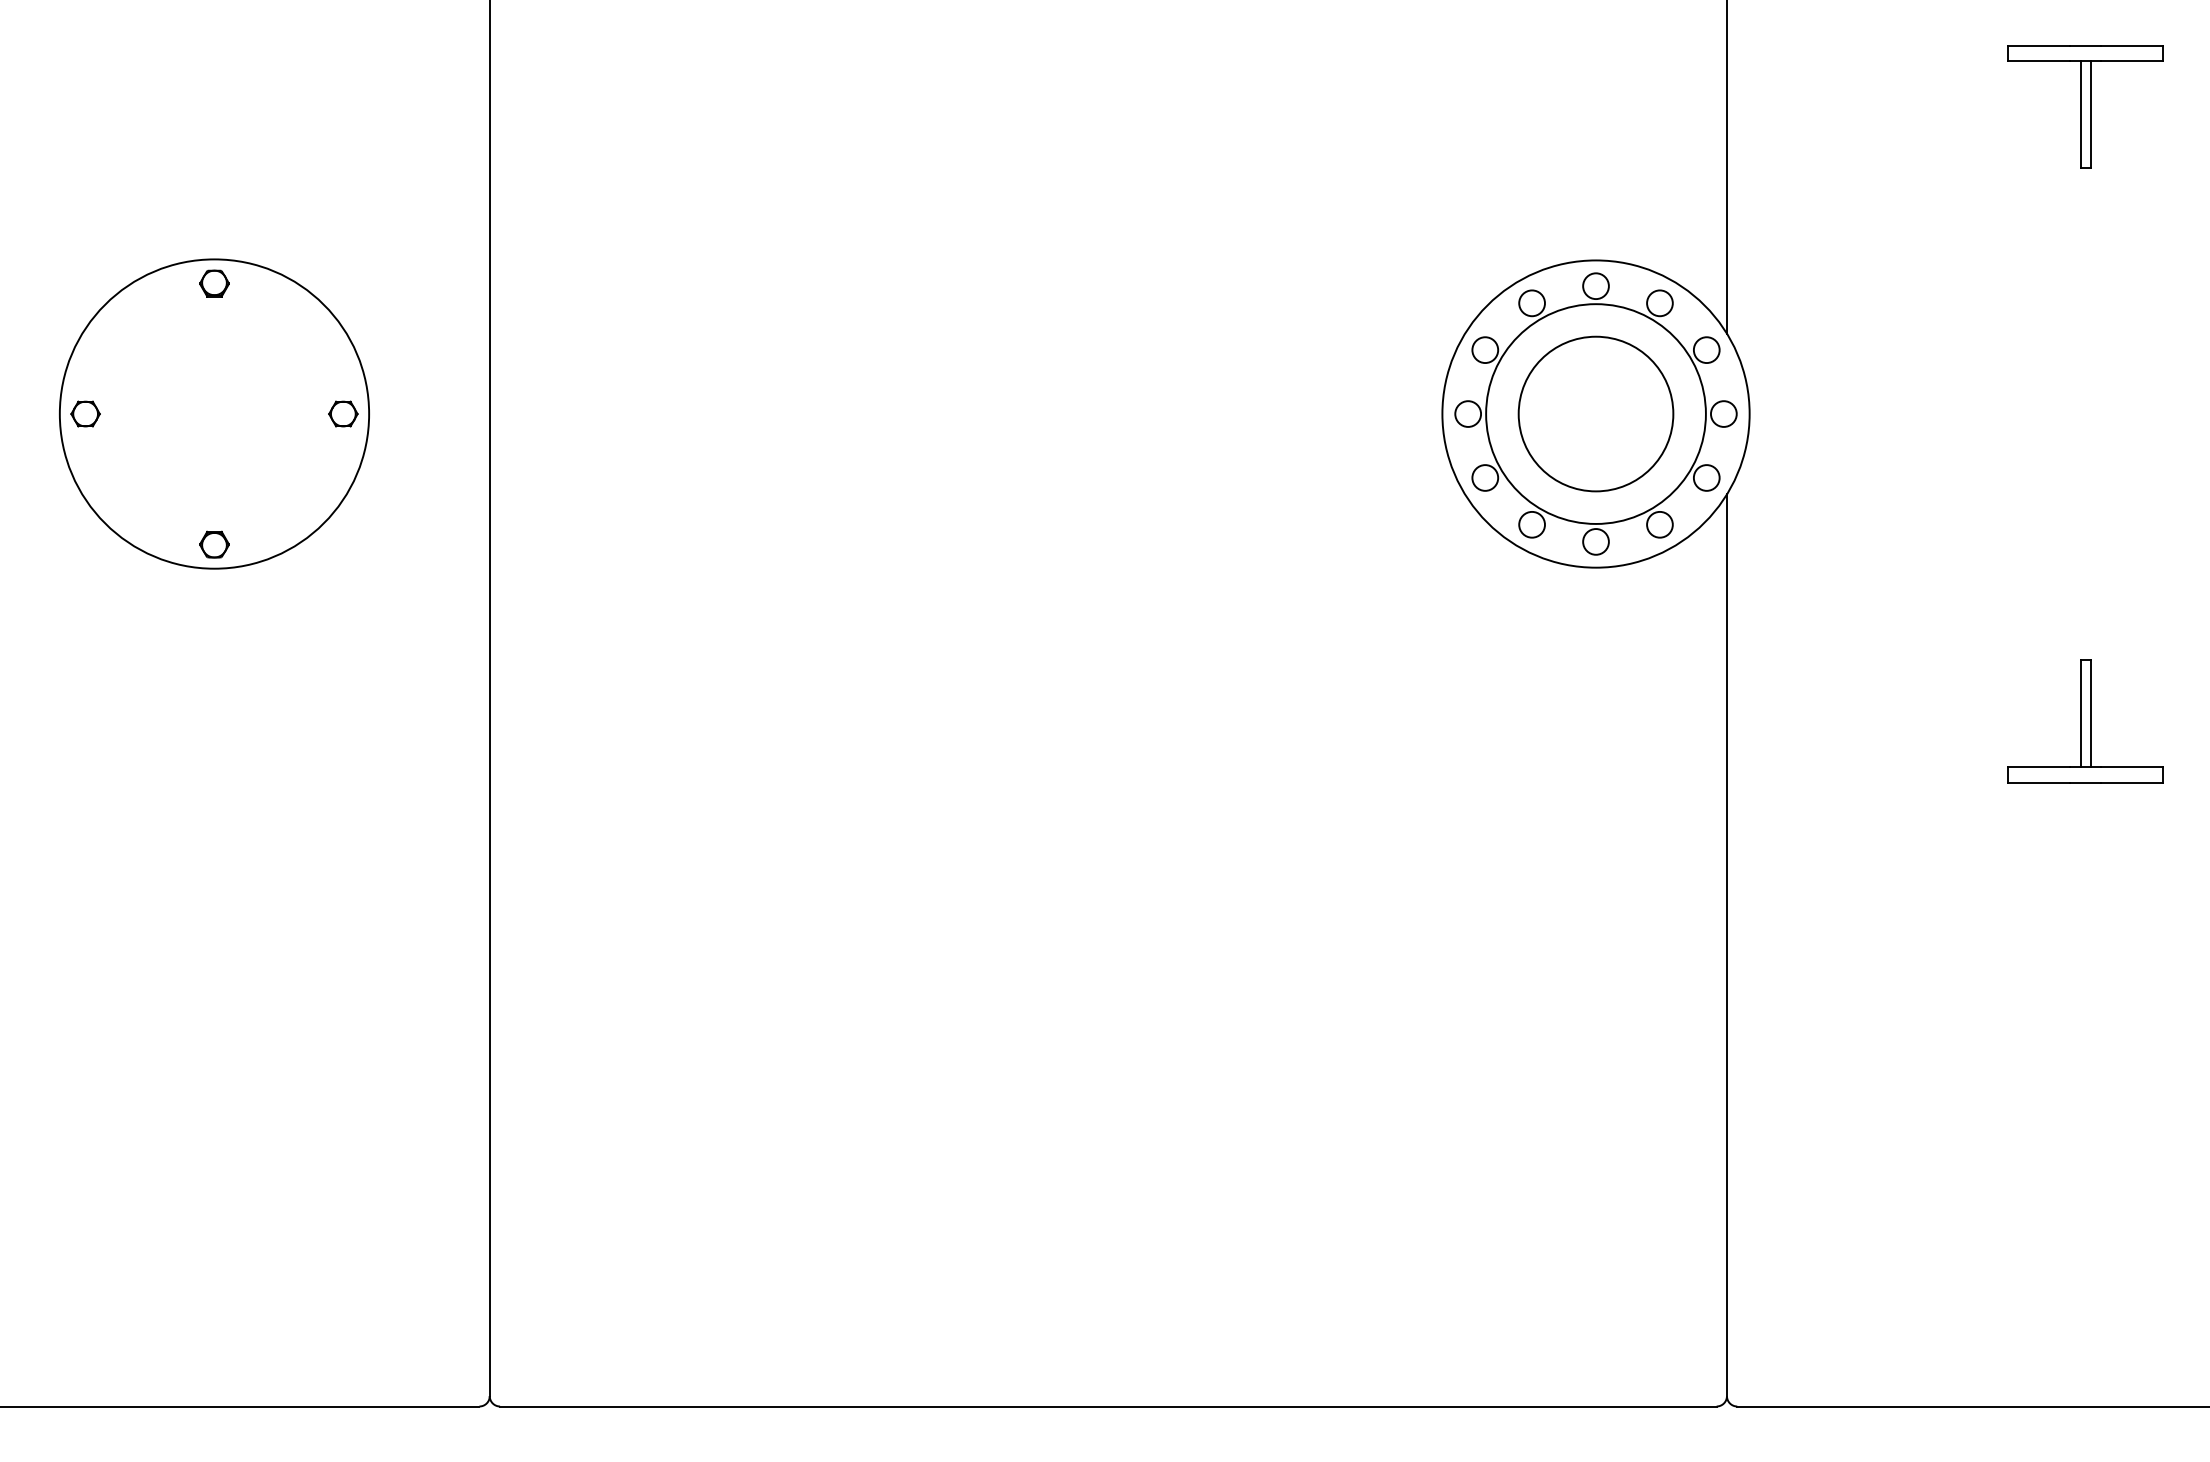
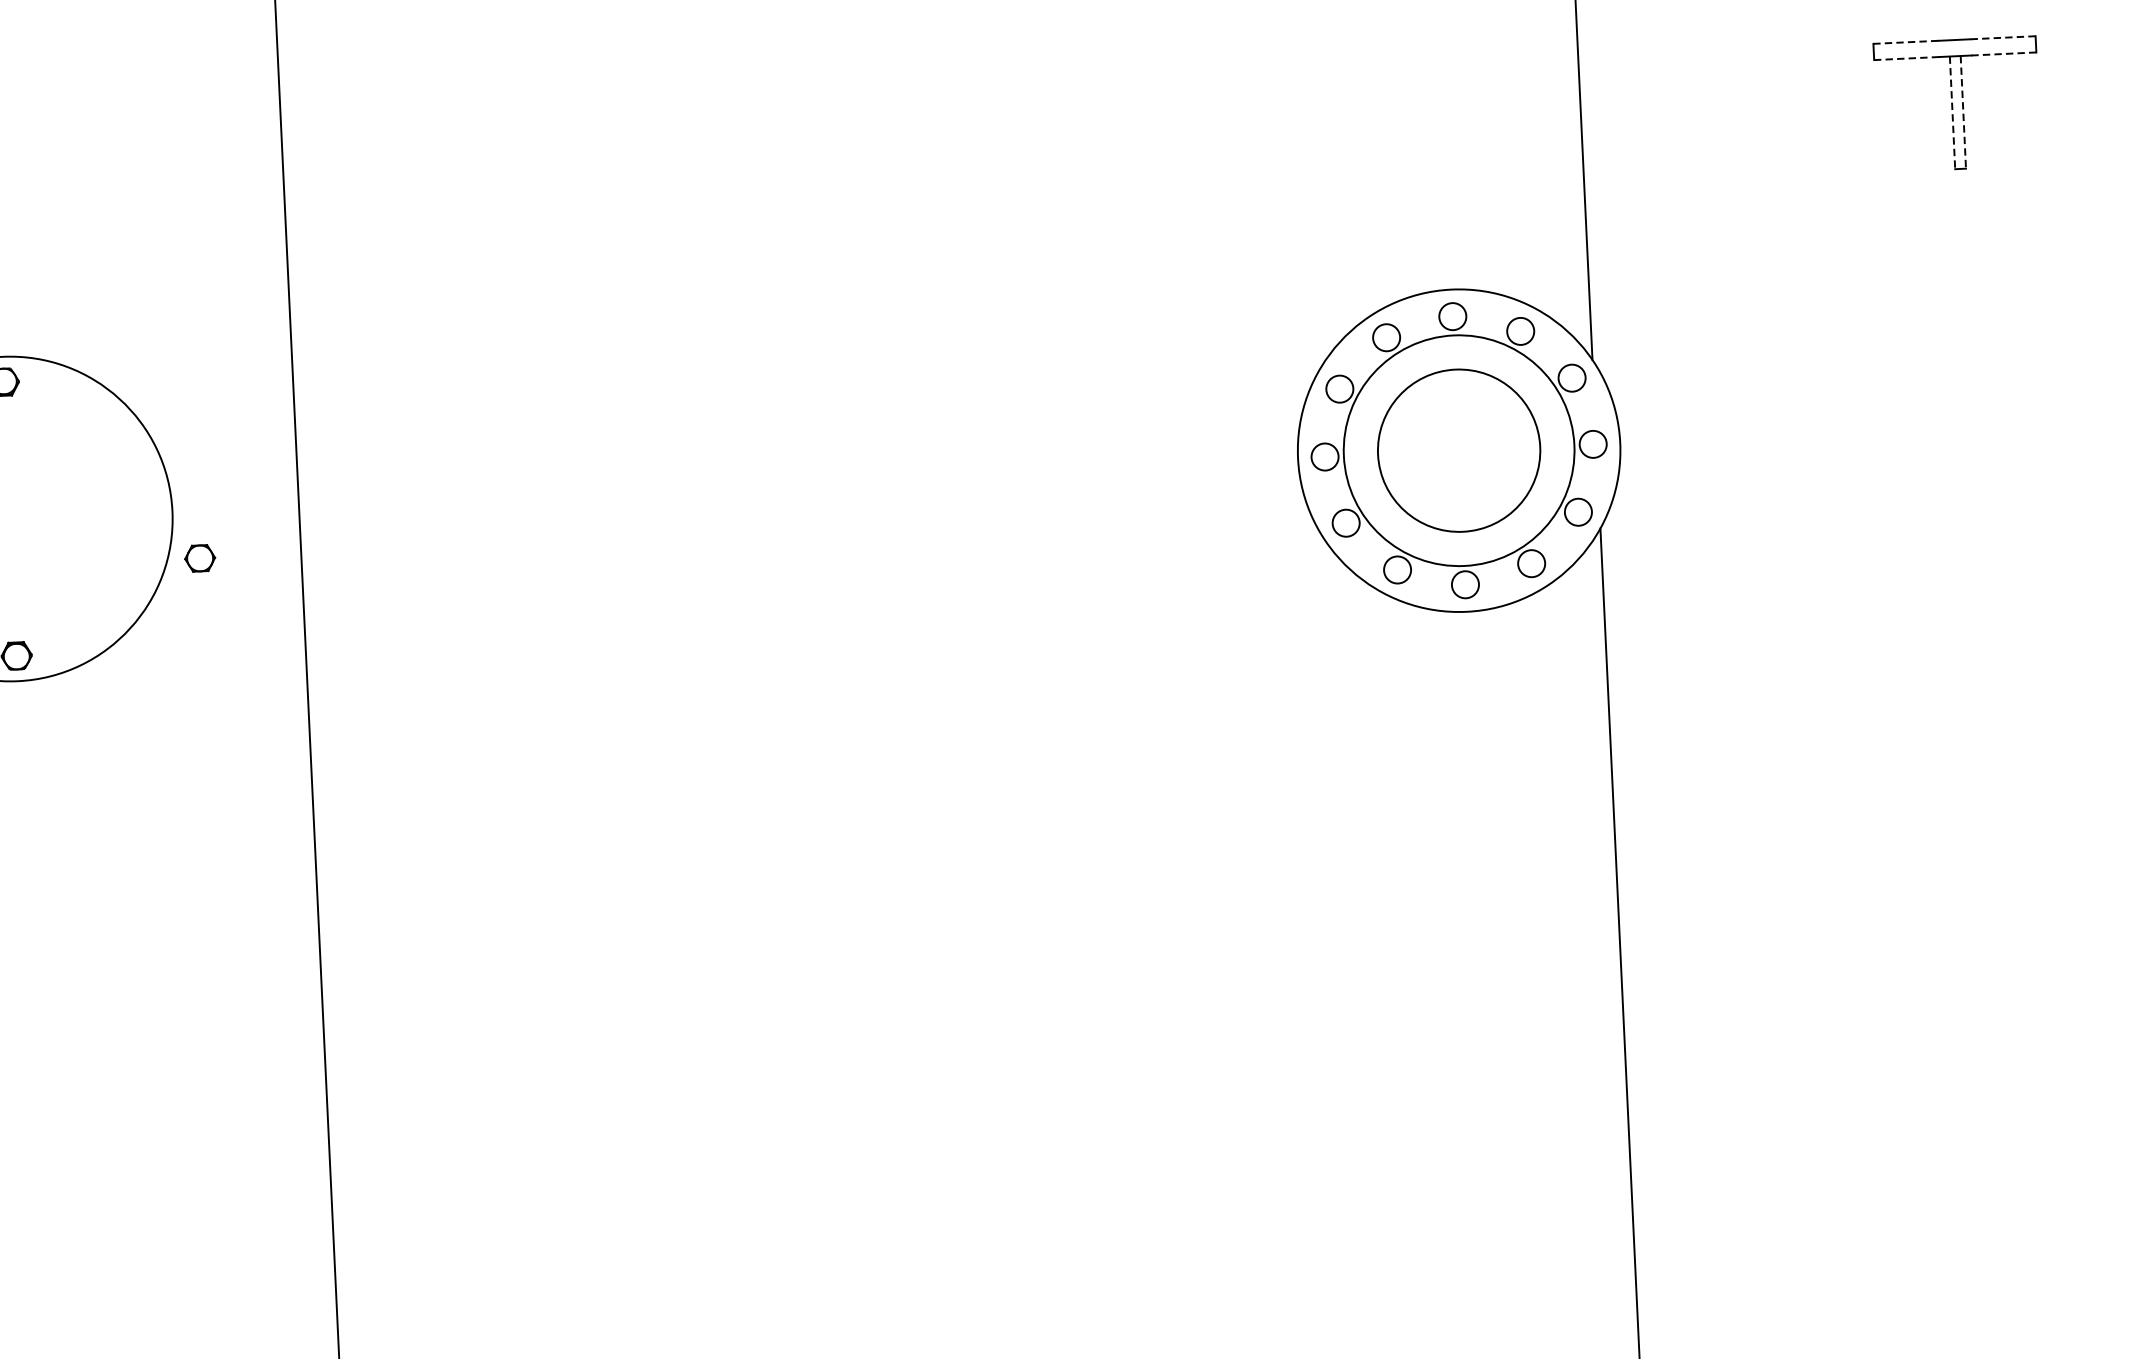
line: (2039, 45) -> (1906, 42), solid -> dashed
line: (2132, 45) -> (2003, 37), solid -> dashed
line: (2039, 61) -> (1906, 59), solid -> dashed
line: (2132, 61) -> (2004, 54), solid -> dashed
line: (2080, 114) -> (1952, 112), solid -> dashed
line: (2090, 114) -> (1962, 112), solid -> dashed
part: (343, 413) -> (200, 557), moved
part: (2085, 721) -> (1987, 748), removed

